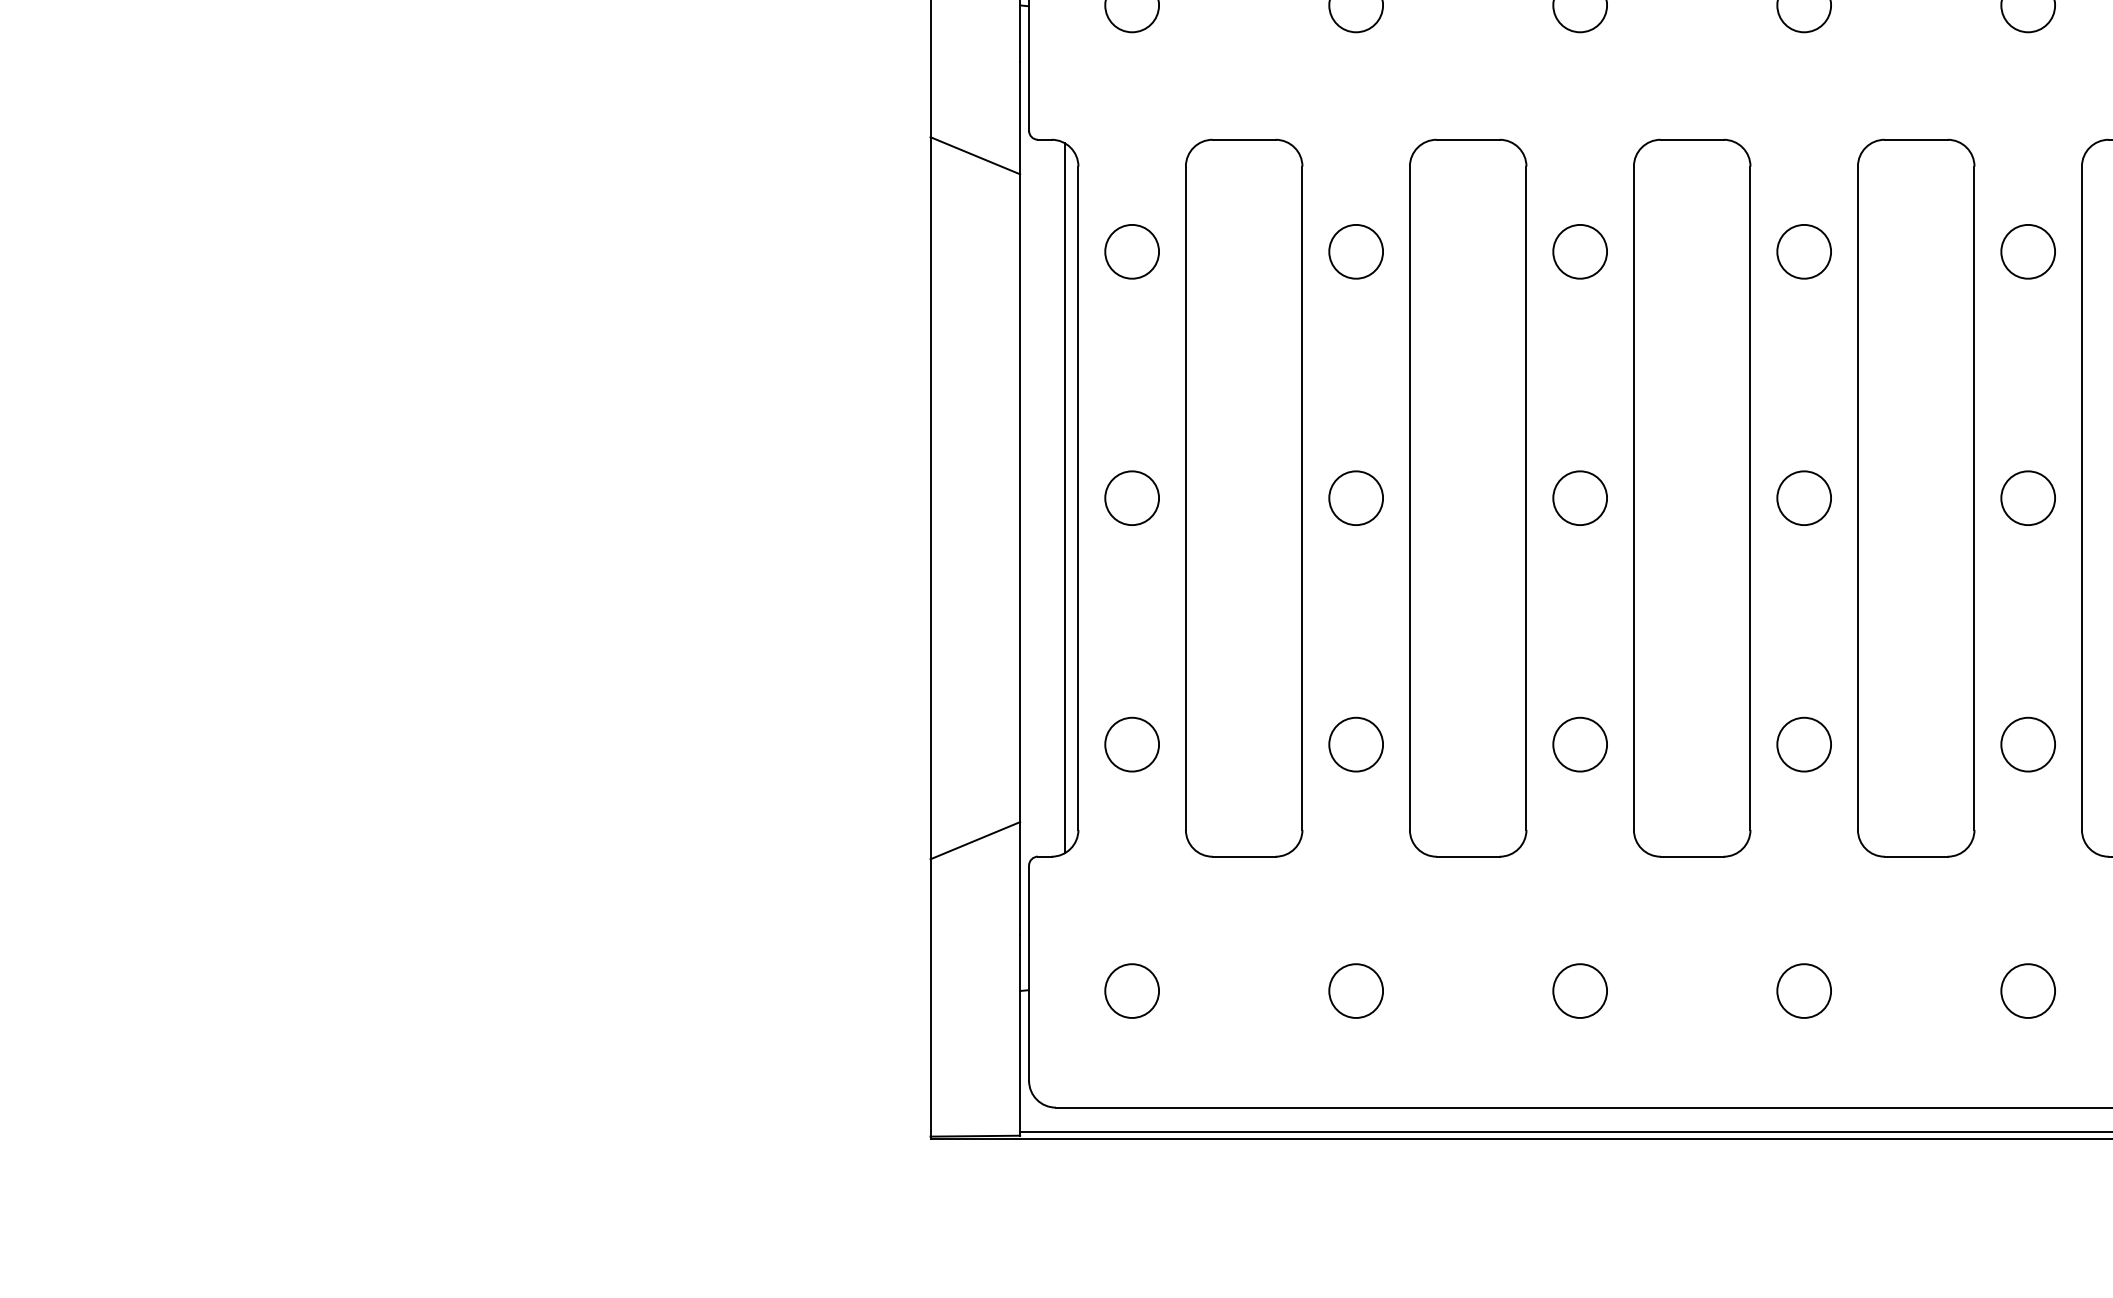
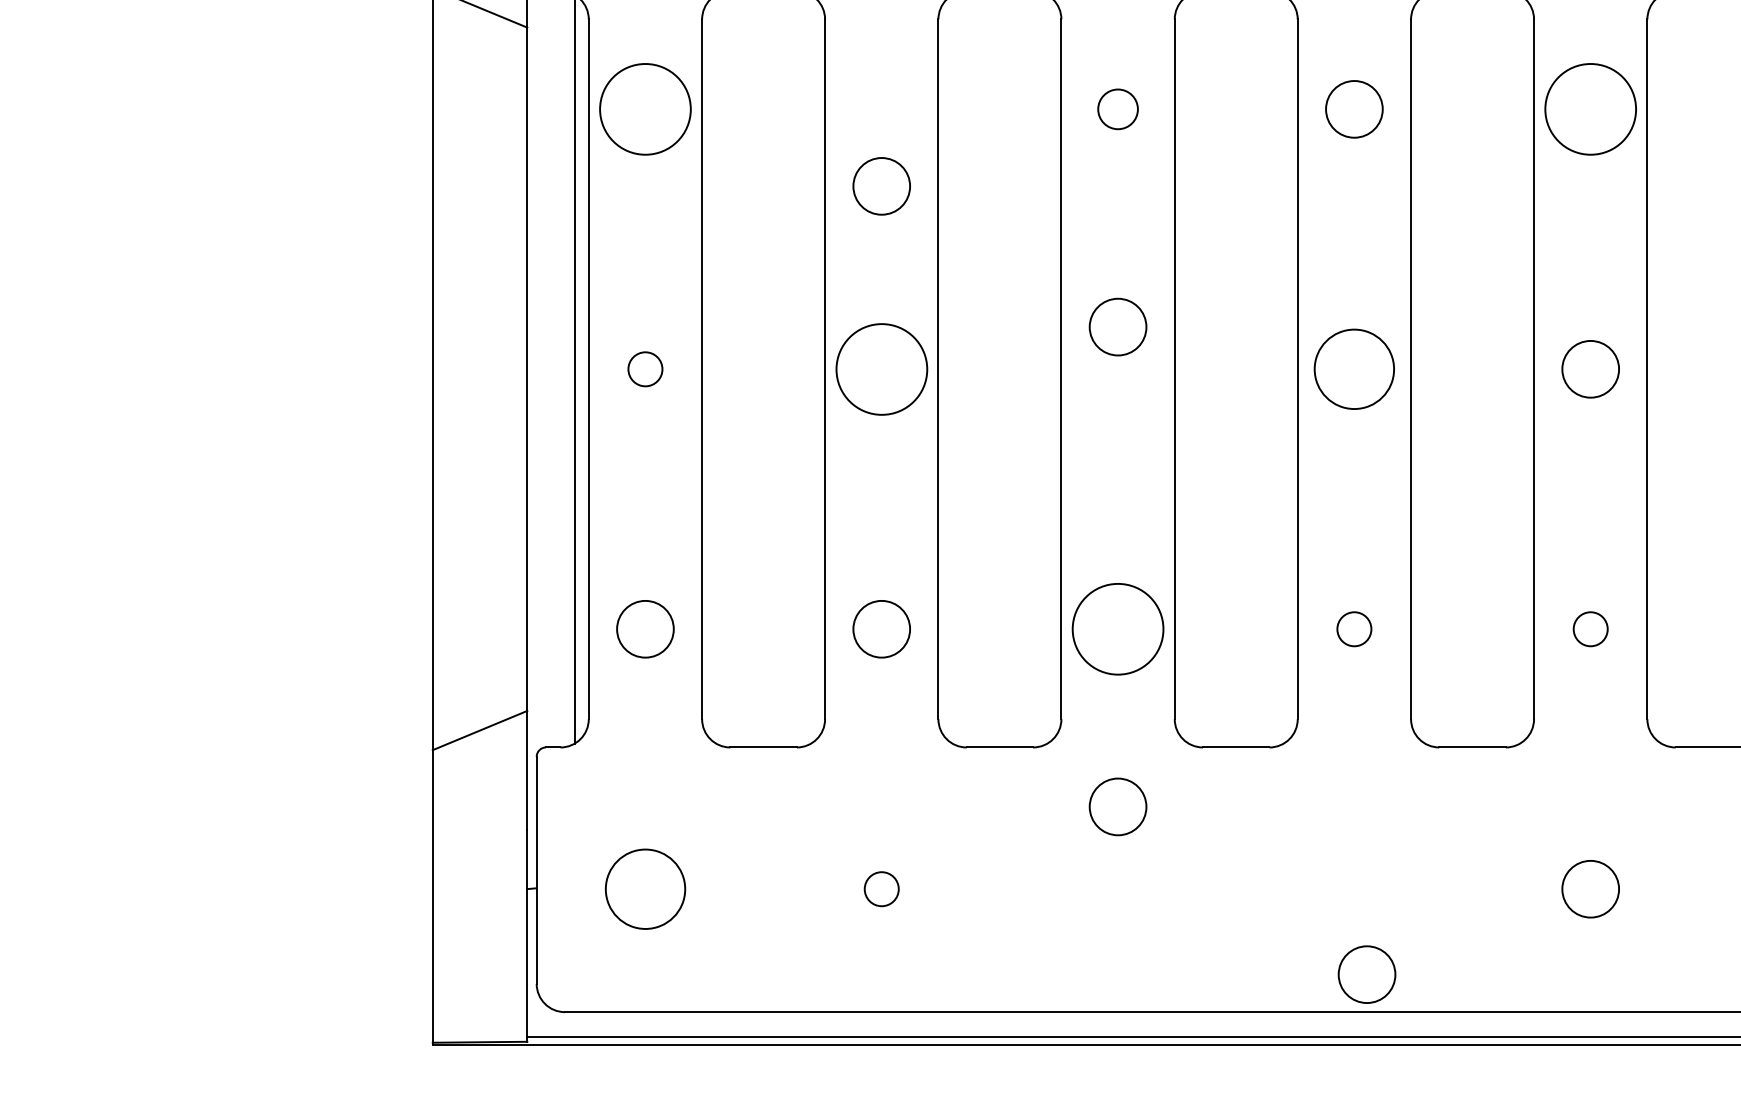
circle: (1132, 251) -> (645, 109), size x1.6
circle: (1355, 251) -> (881, 186), moved
circle: (1580, 251) -> (1118, 109), size x0.7
circle: (2028, 251) -> (1590, 109), size x1.6
circle: (1355, 497) -> (881, 368), size x1.6
circle: (1579, 497) -> (1117, 326), moved
circle: (1132, 498) -> (645, 369), size x0.6
circle: (1804, 498) -> (1354, 369), size x1.4
circle: (1580, 744) -> (1118, 629), size x1.6
circle: (1804, 744) -> (1354, 629), size x0.6
circle: (2028, 744) -> (1590, 629), size x0.6
circle: (1131, 990) -> (644, 888), size x1.4
circle: (1356, 990) -> (882, 888), size x0.6
circle: (1579, 990) -> (1117, 806), moved
circle: (1803, 990) -> (1366, 974), moved

